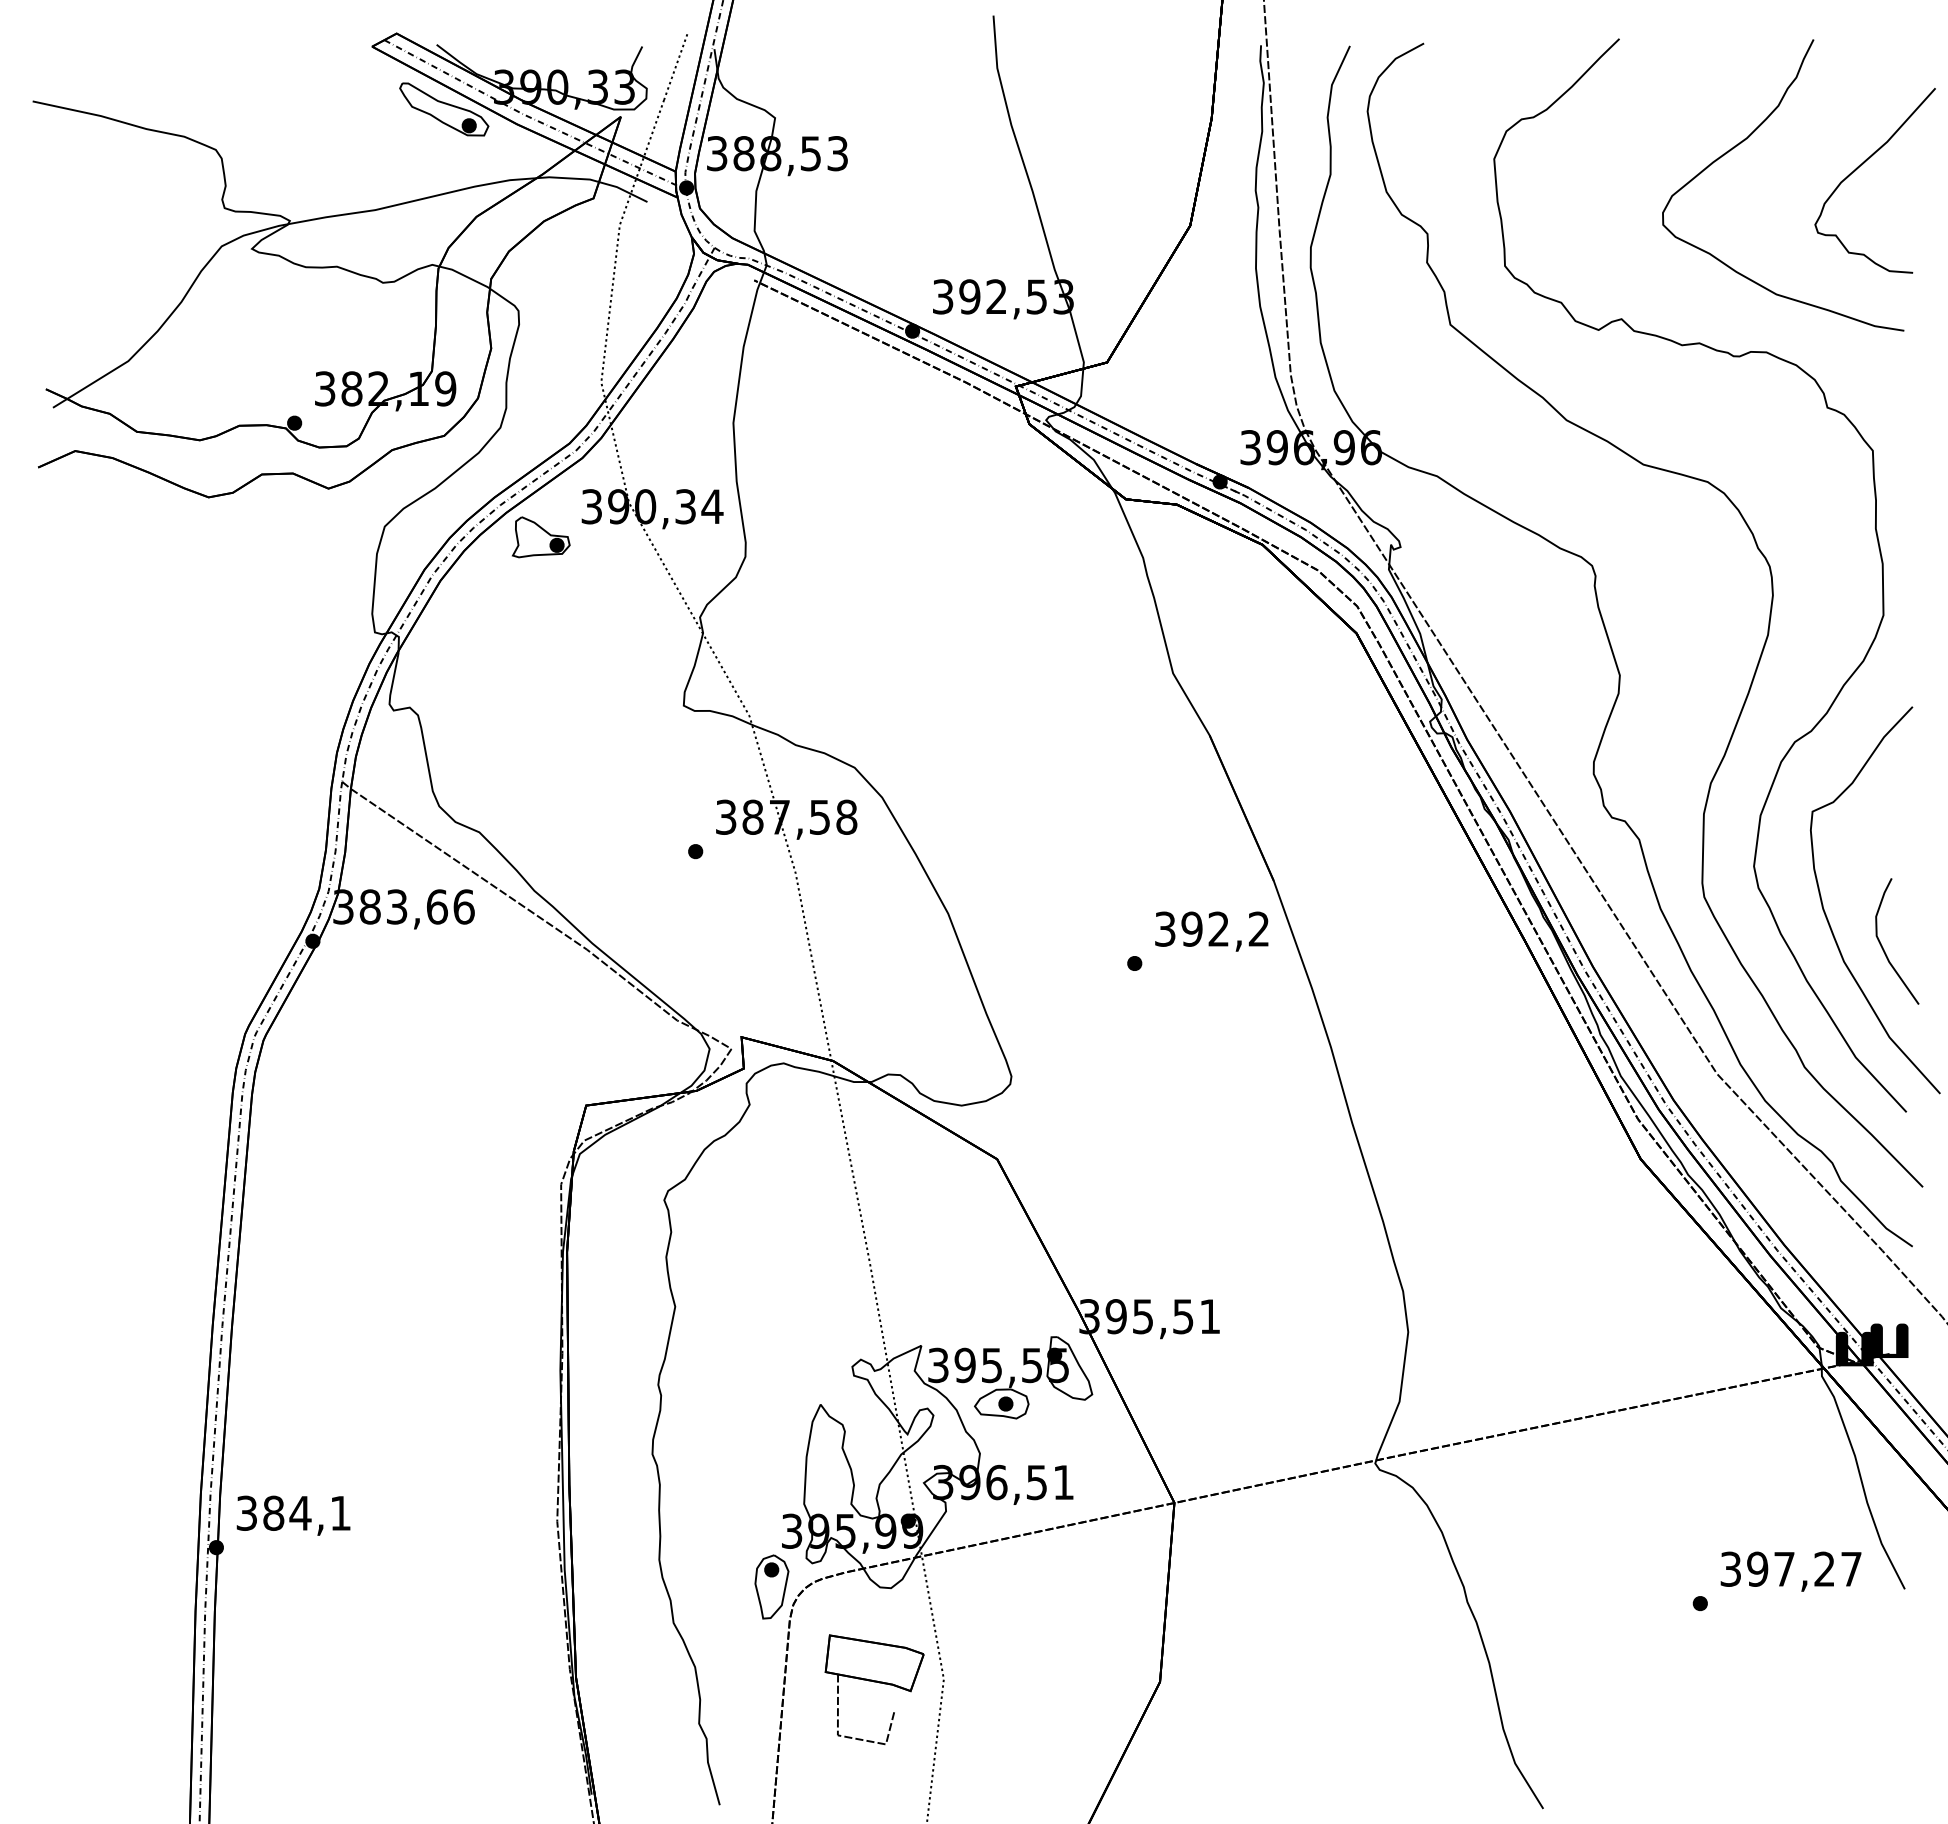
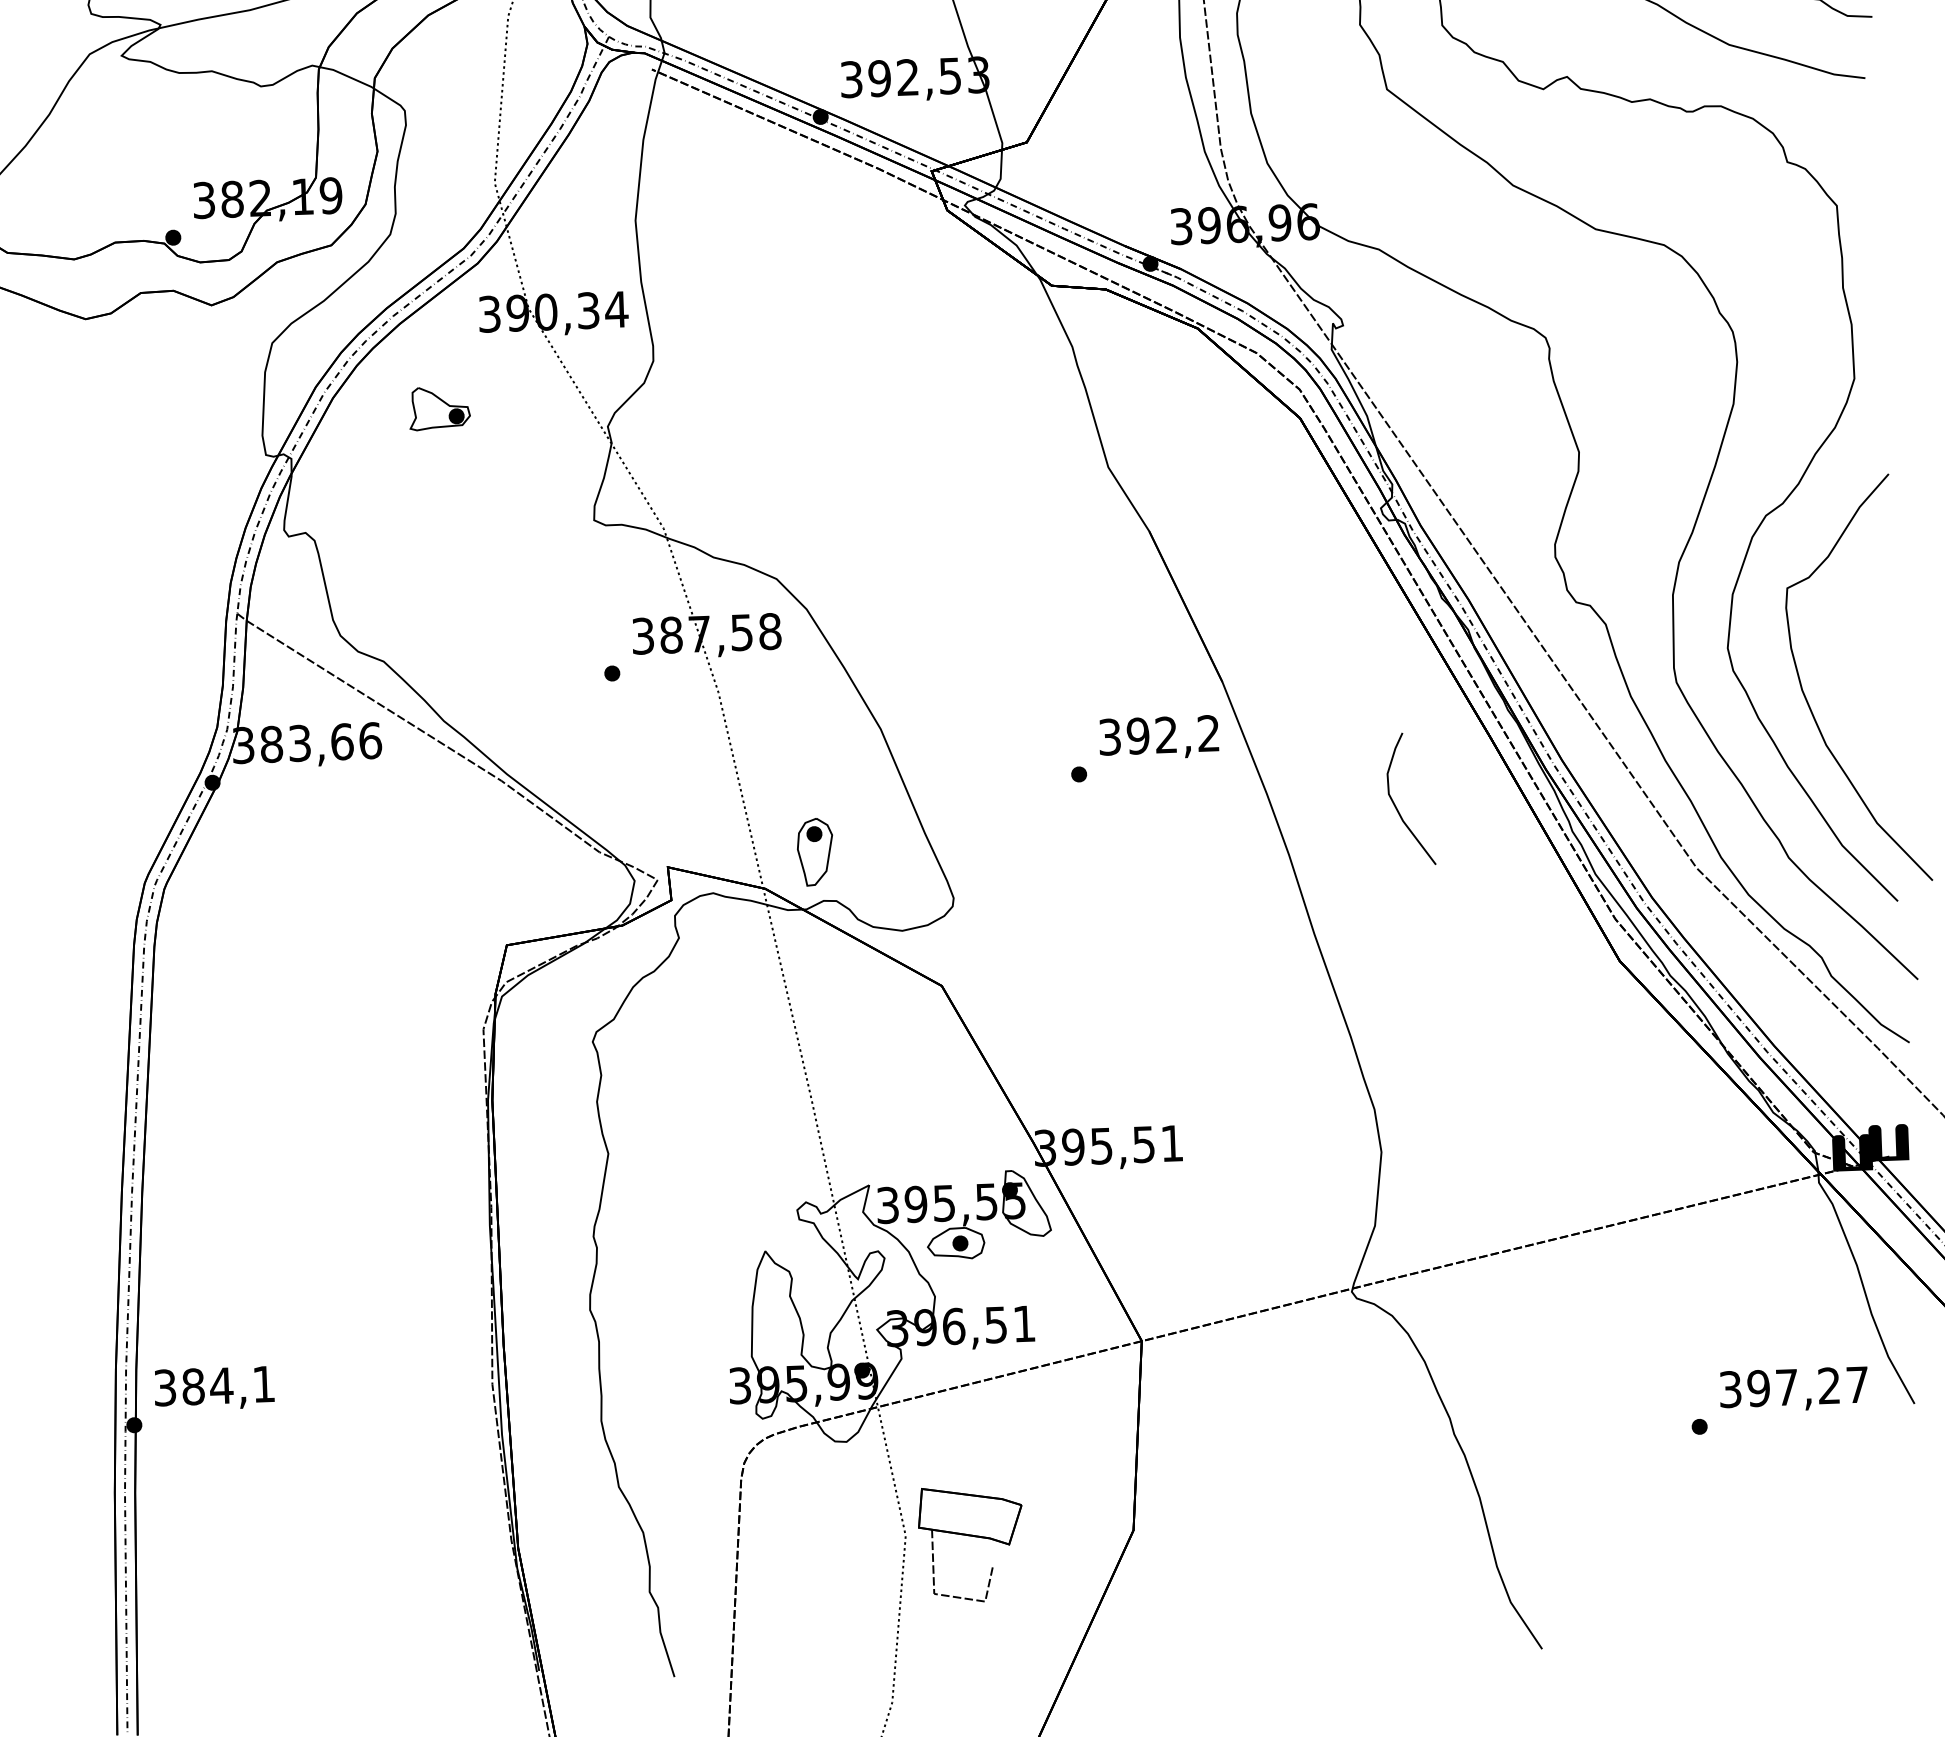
part: (541, 537) -> (439, 408), moved
curve: (1883, 947) -> (1396, 806), moved
part: (771, 1586) -> (814, 851), moved
part: (874, 1682) -> (970, 1536), moved

